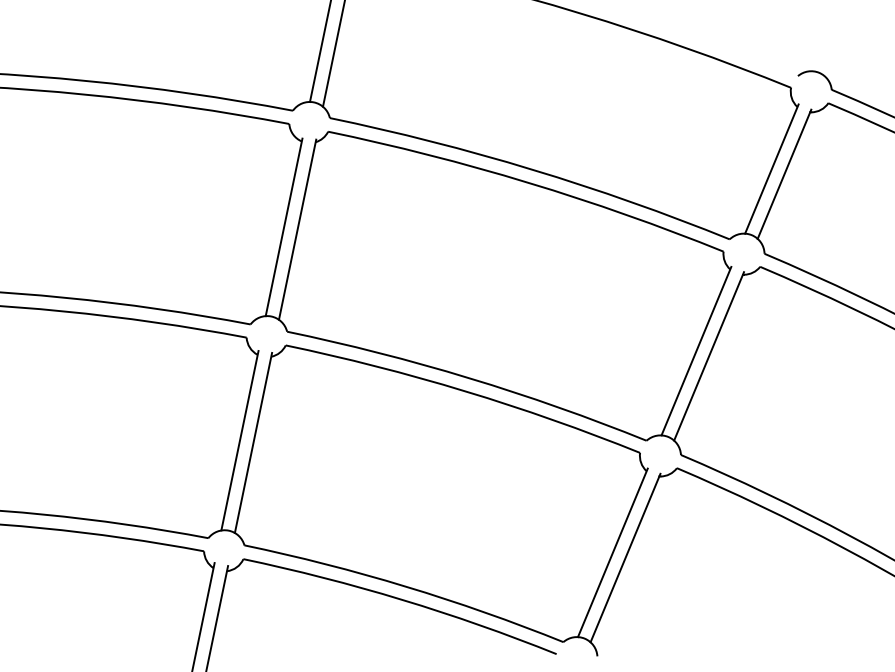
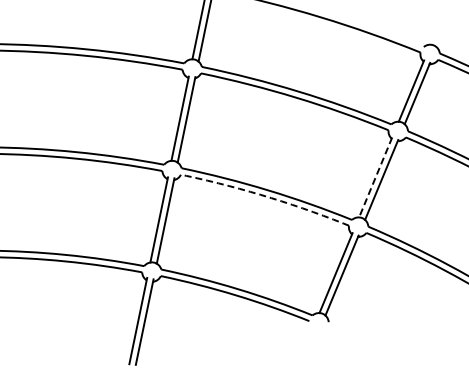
line: (696, 351) -> (375, 177), solid -> dashed
arc: (466, 391) -> (266, 196), solid -> dashed

